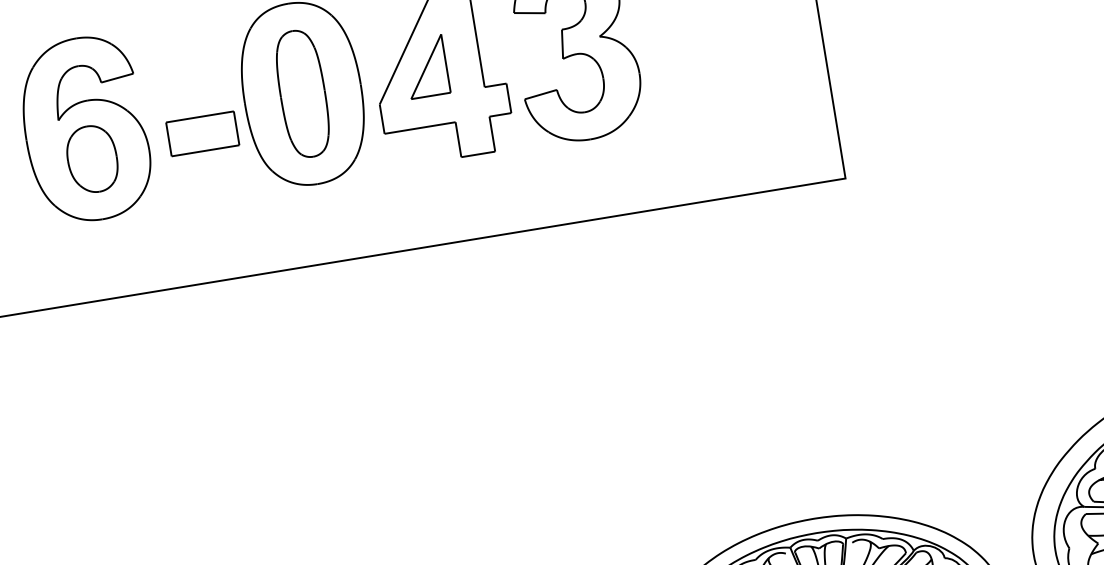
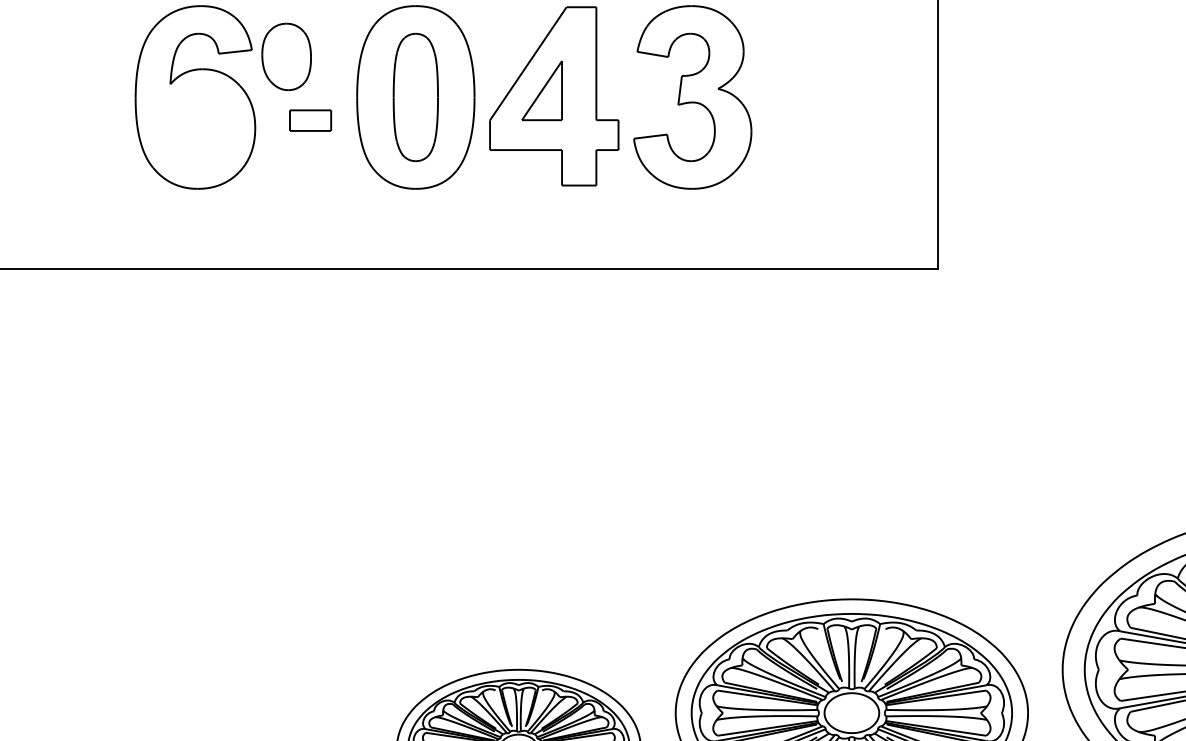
part: (202, 133) -> (310, 120), size x0.6
part: (92, 158) -> (286, 56), moved

